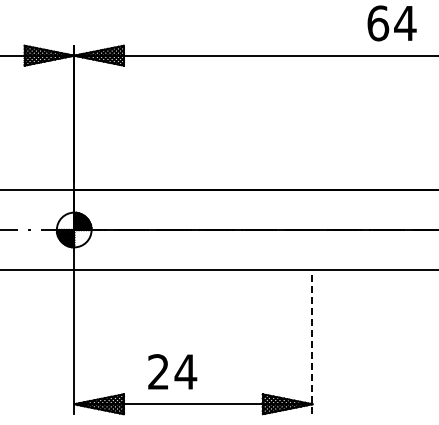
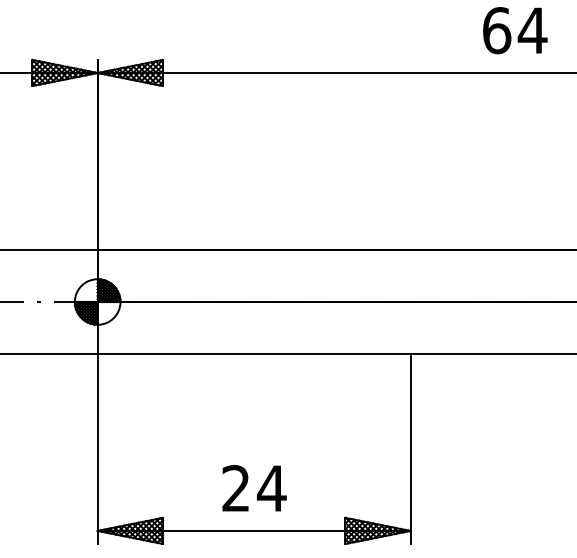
line: (312, 341) -> (410, 448), dashed -> solid
text: (172, 371) -> (254, 487), moved

